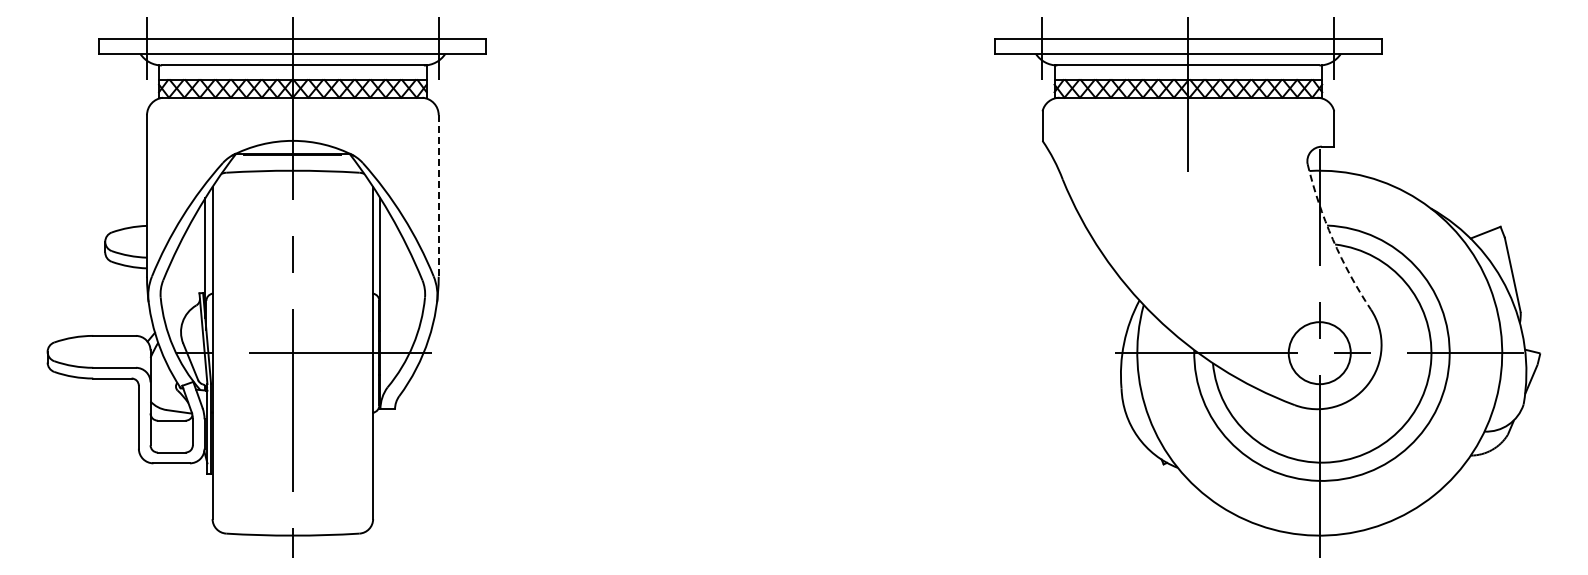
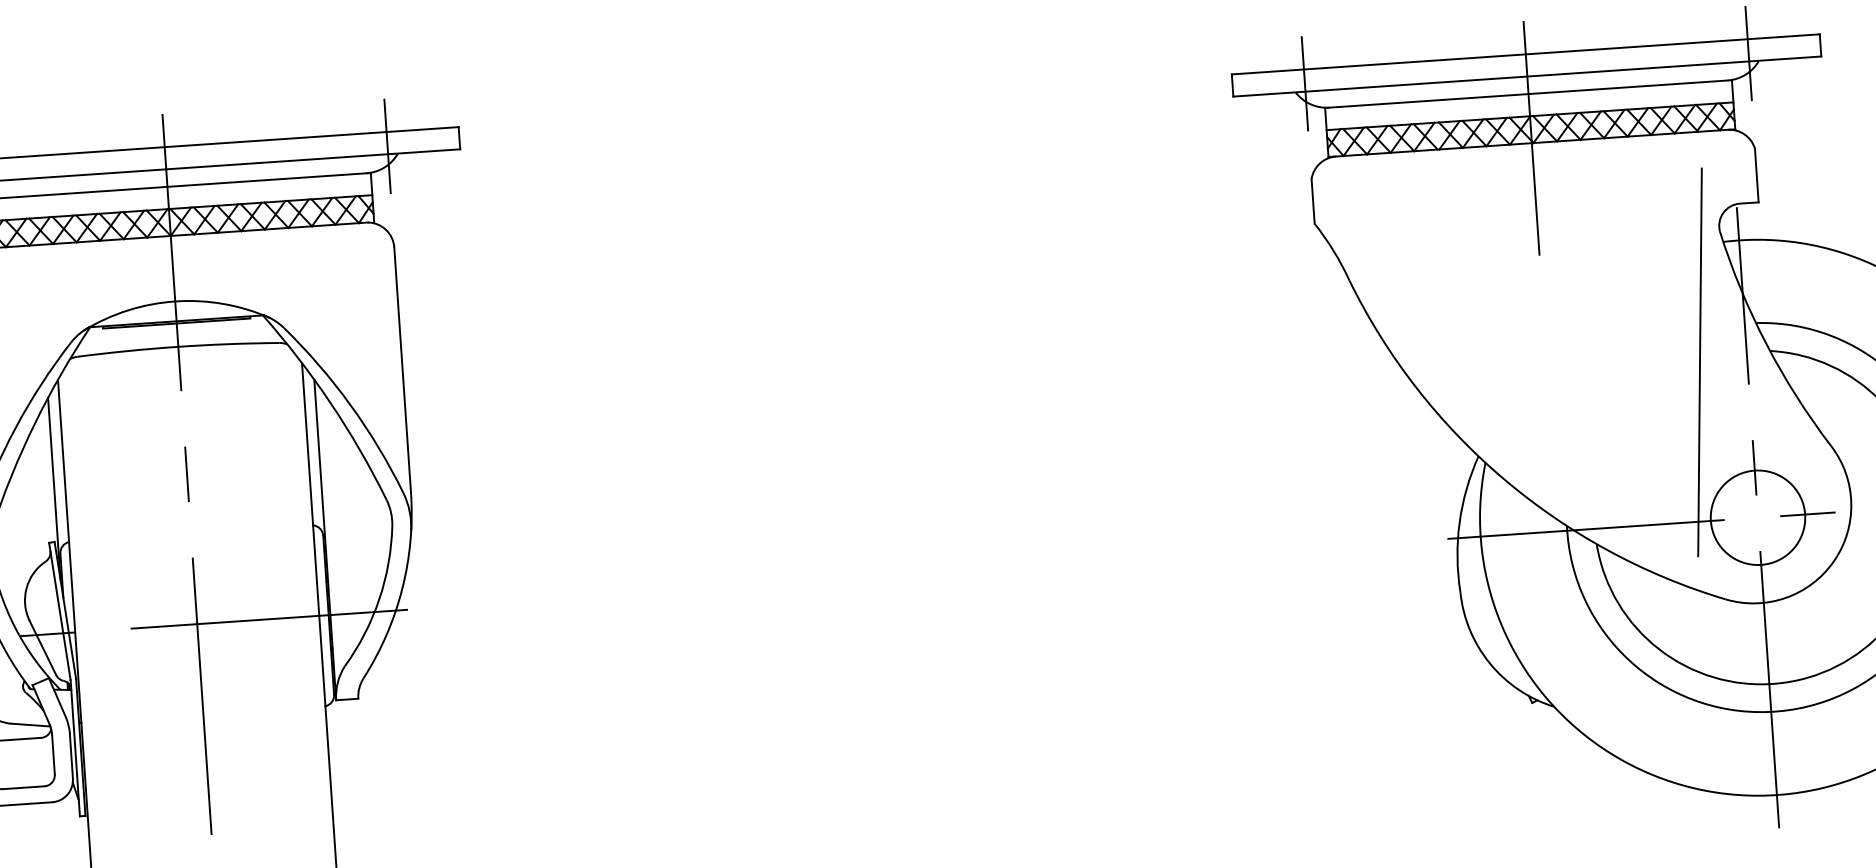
line: (438, 195) -> (402, 369), dashed -> solid
arc: (1332, 239) -> (1765, 343), dashed -> solid
line: (1288, 248) -> (1699, 361), added

